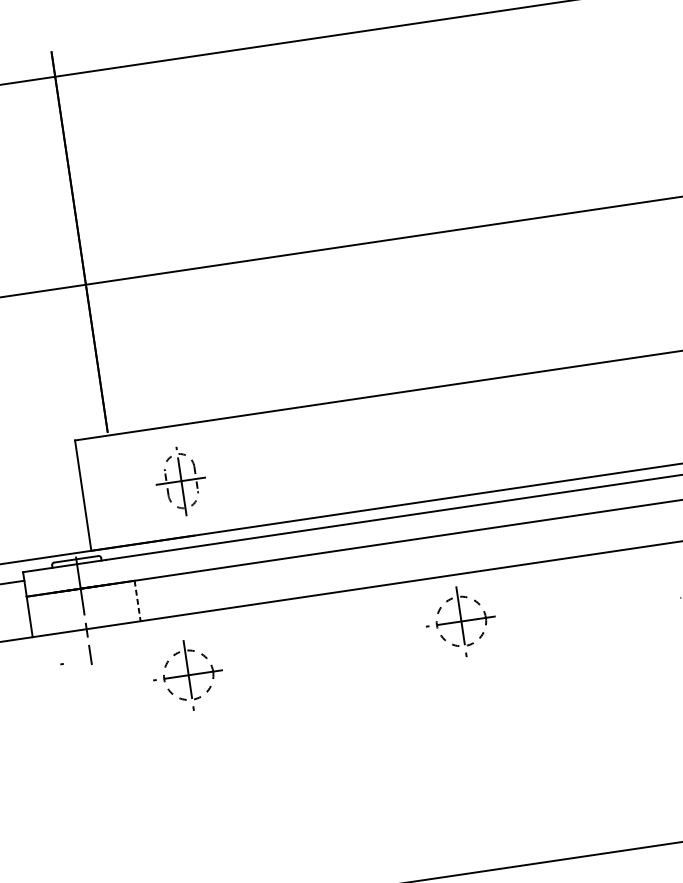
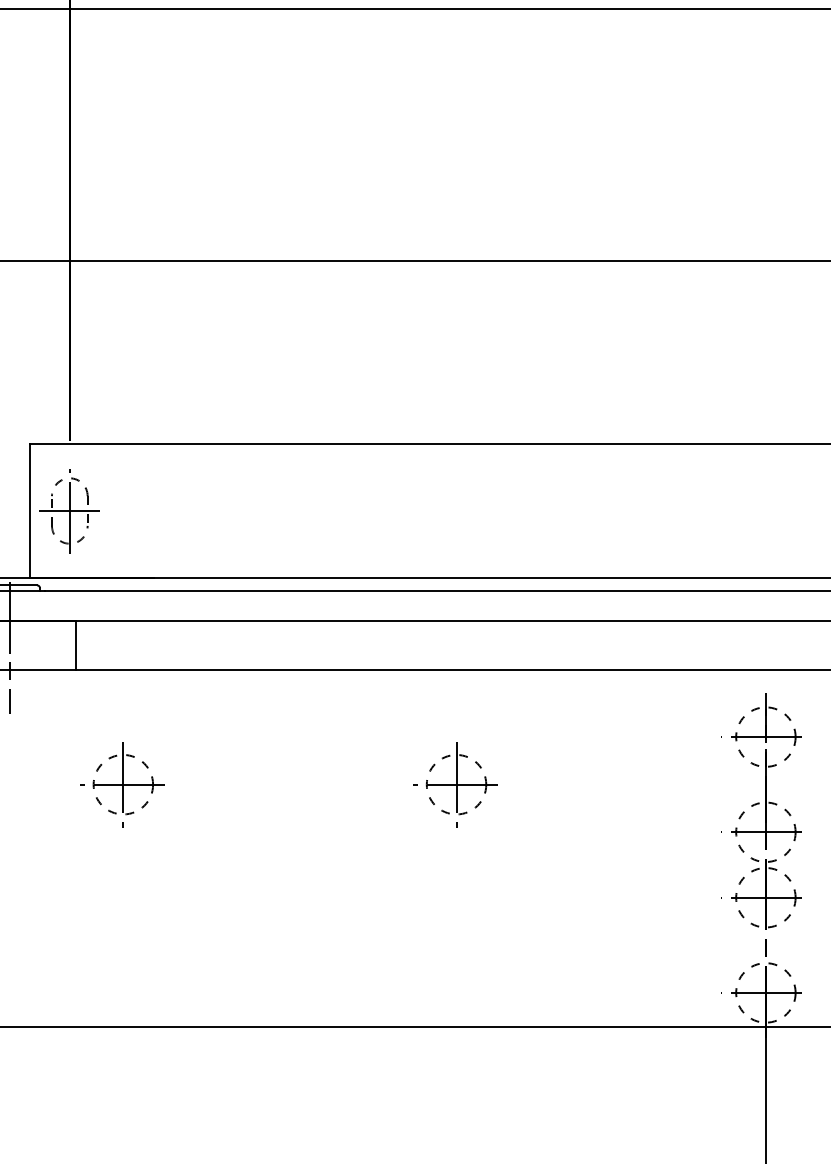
part: (181, 481) -> (69, 511), moved
line: (137, 600) -> (75, 645), dashed -> solid
part: (460, 621) -> (455, 784), moved
part: (187, 675) -> (122, 784), moved

